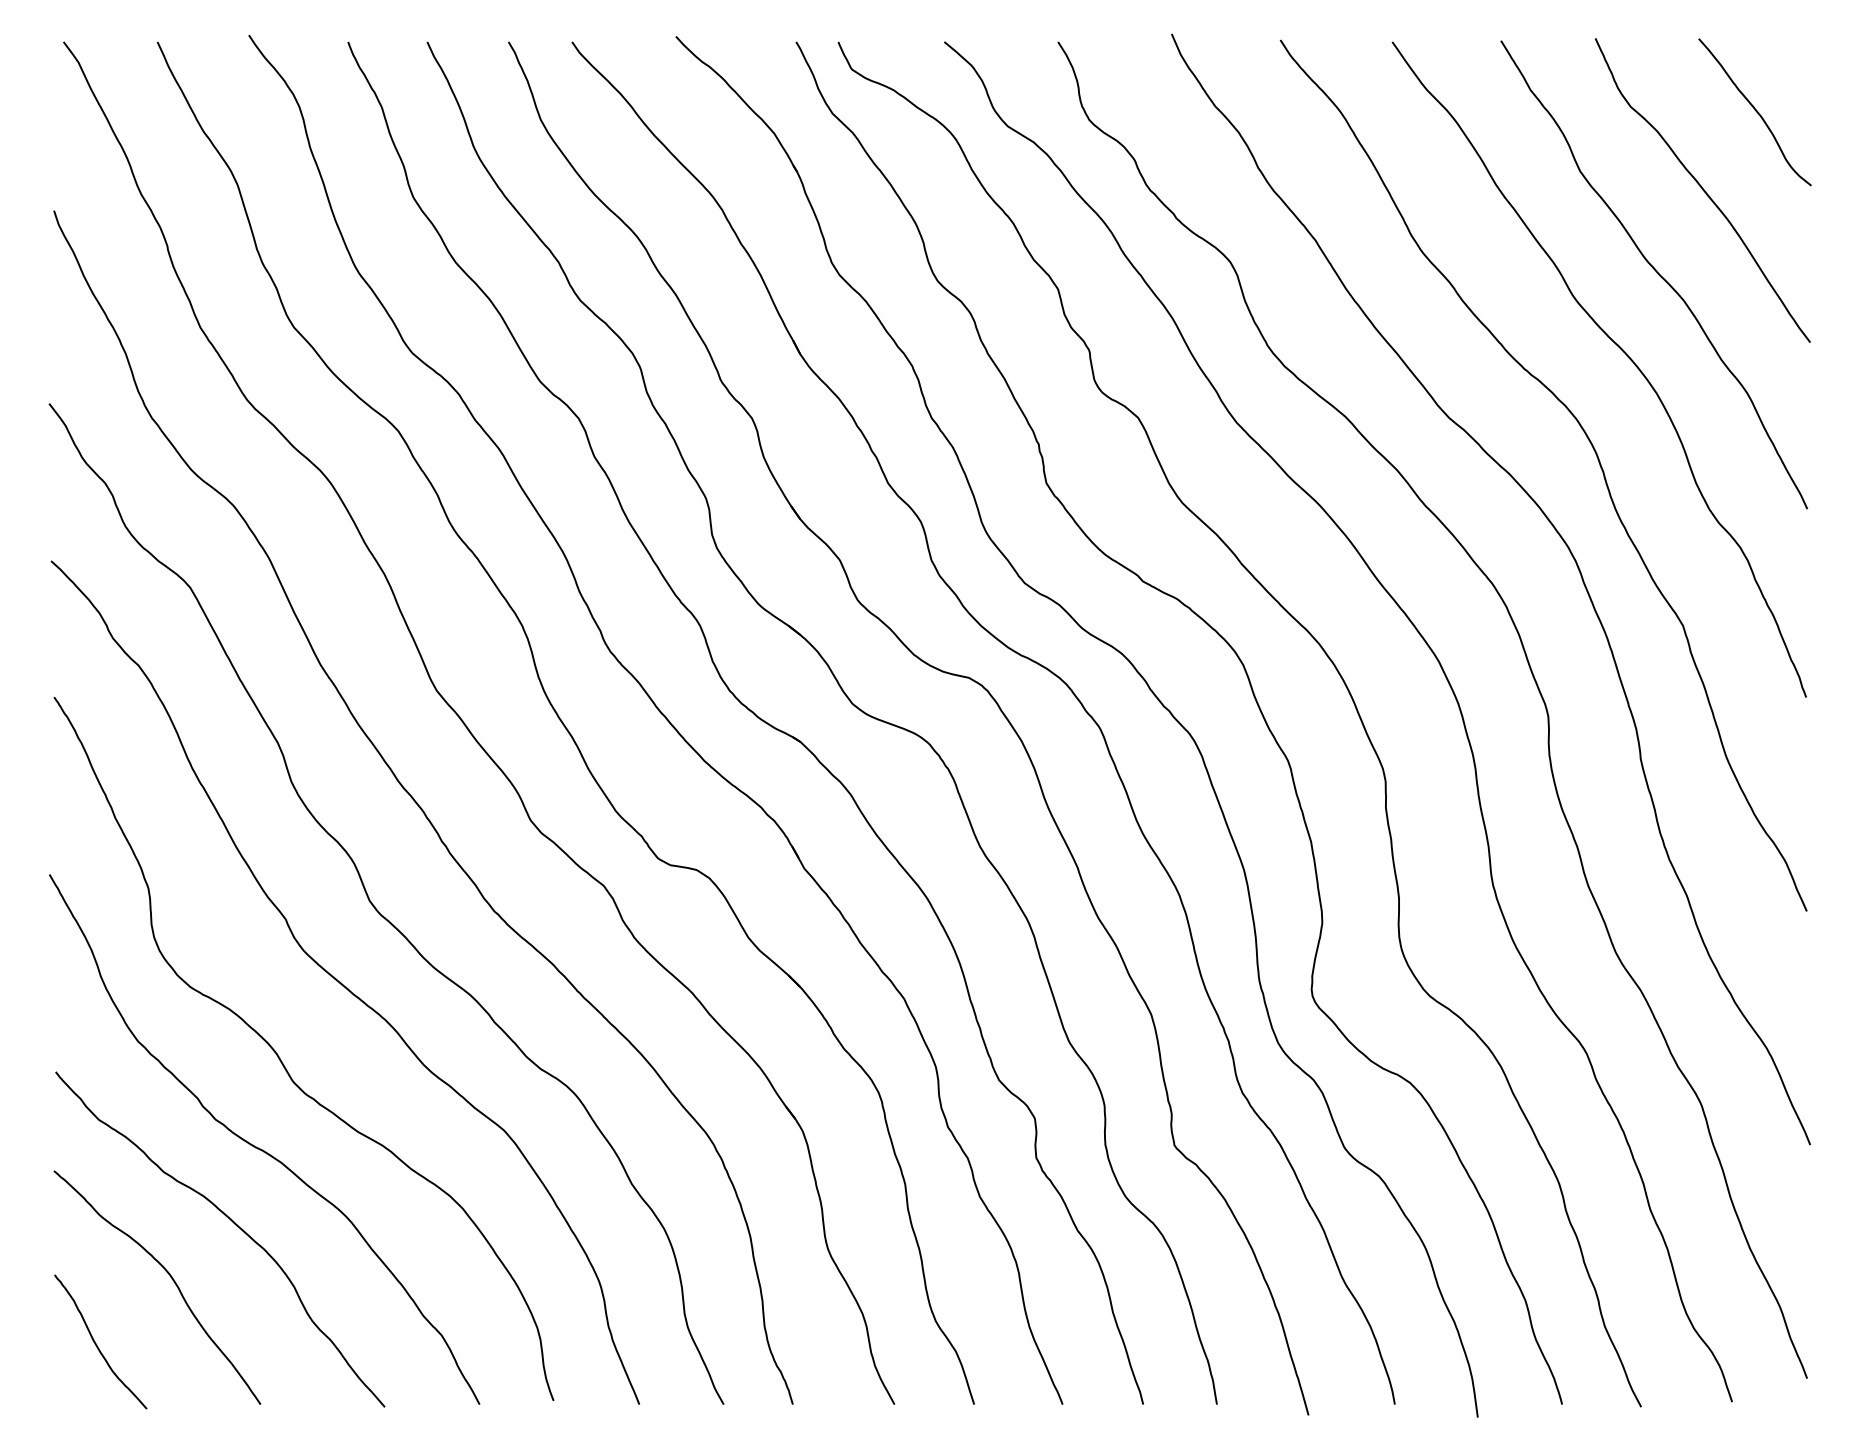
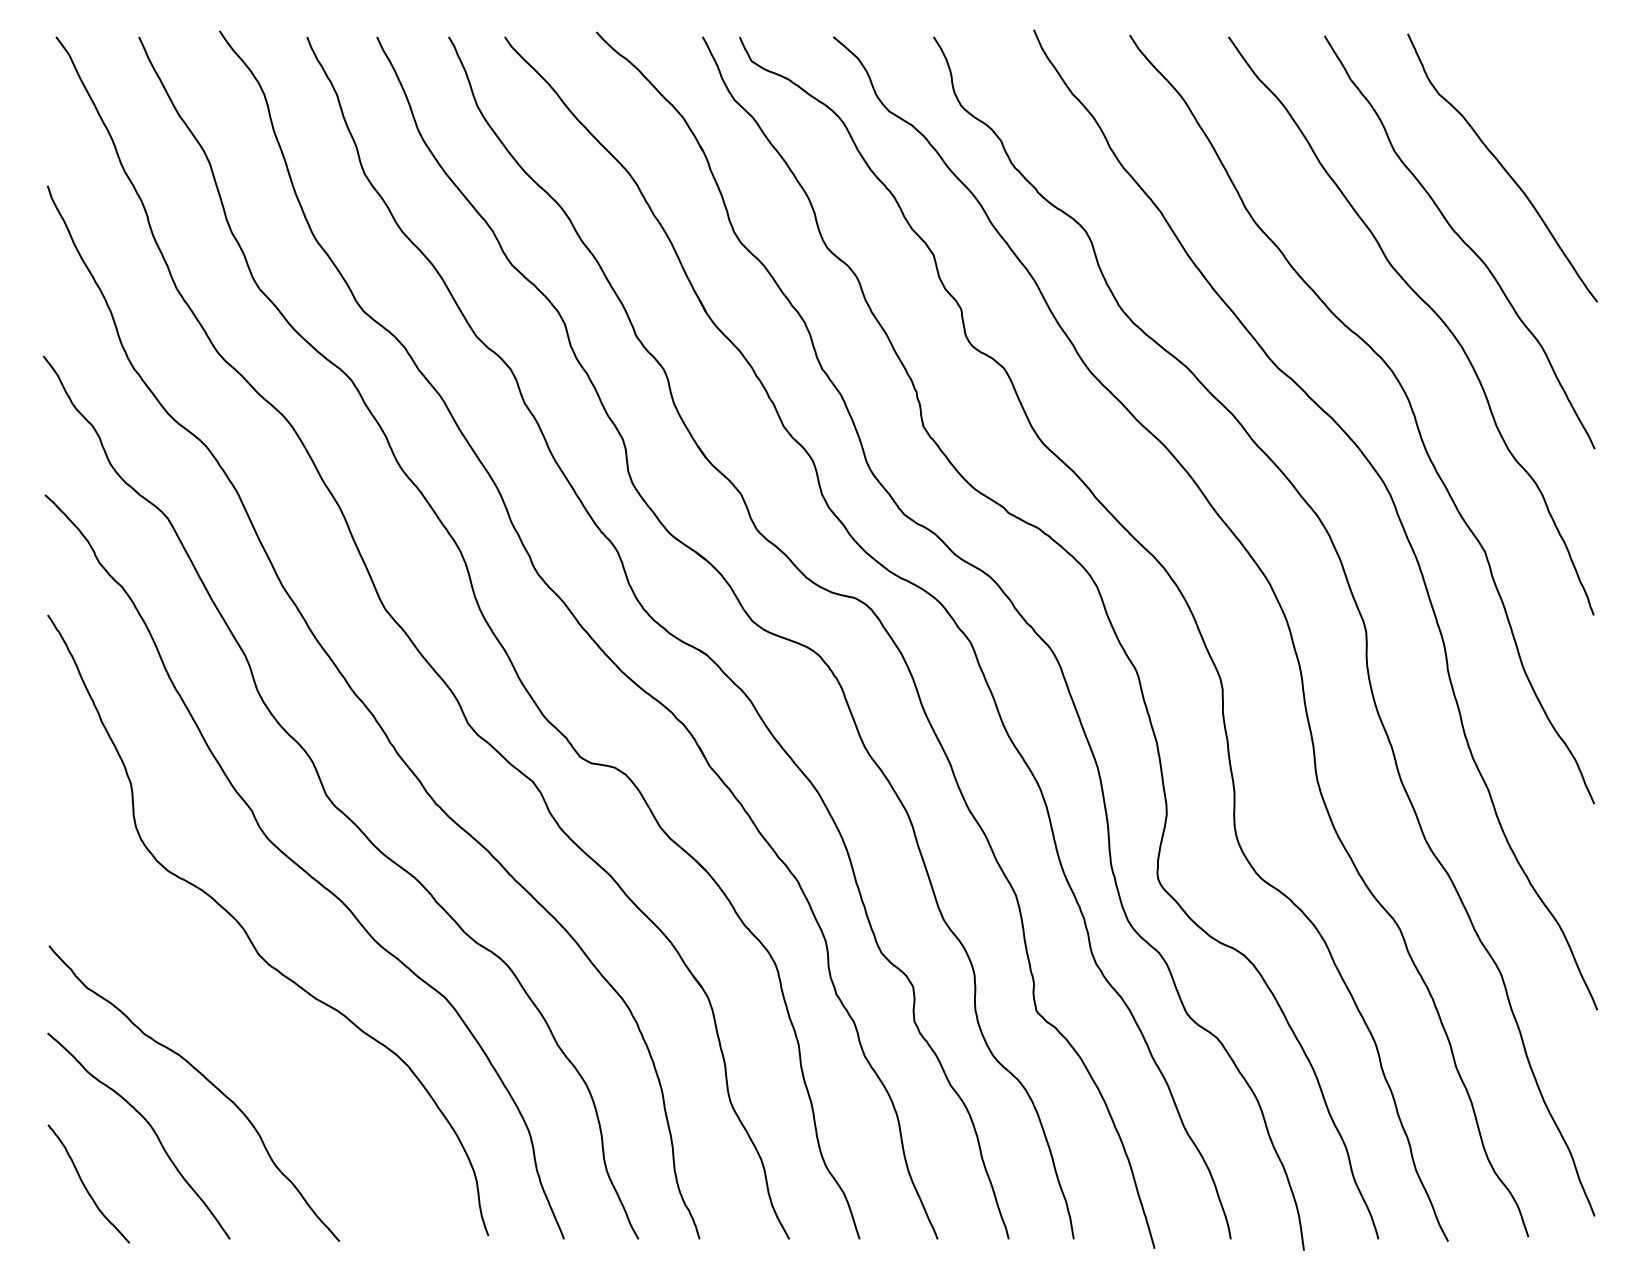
curve: (1755, 111) -> (1549, 98), removed
curve: (260, 1148) -> (229, 1013), removed

